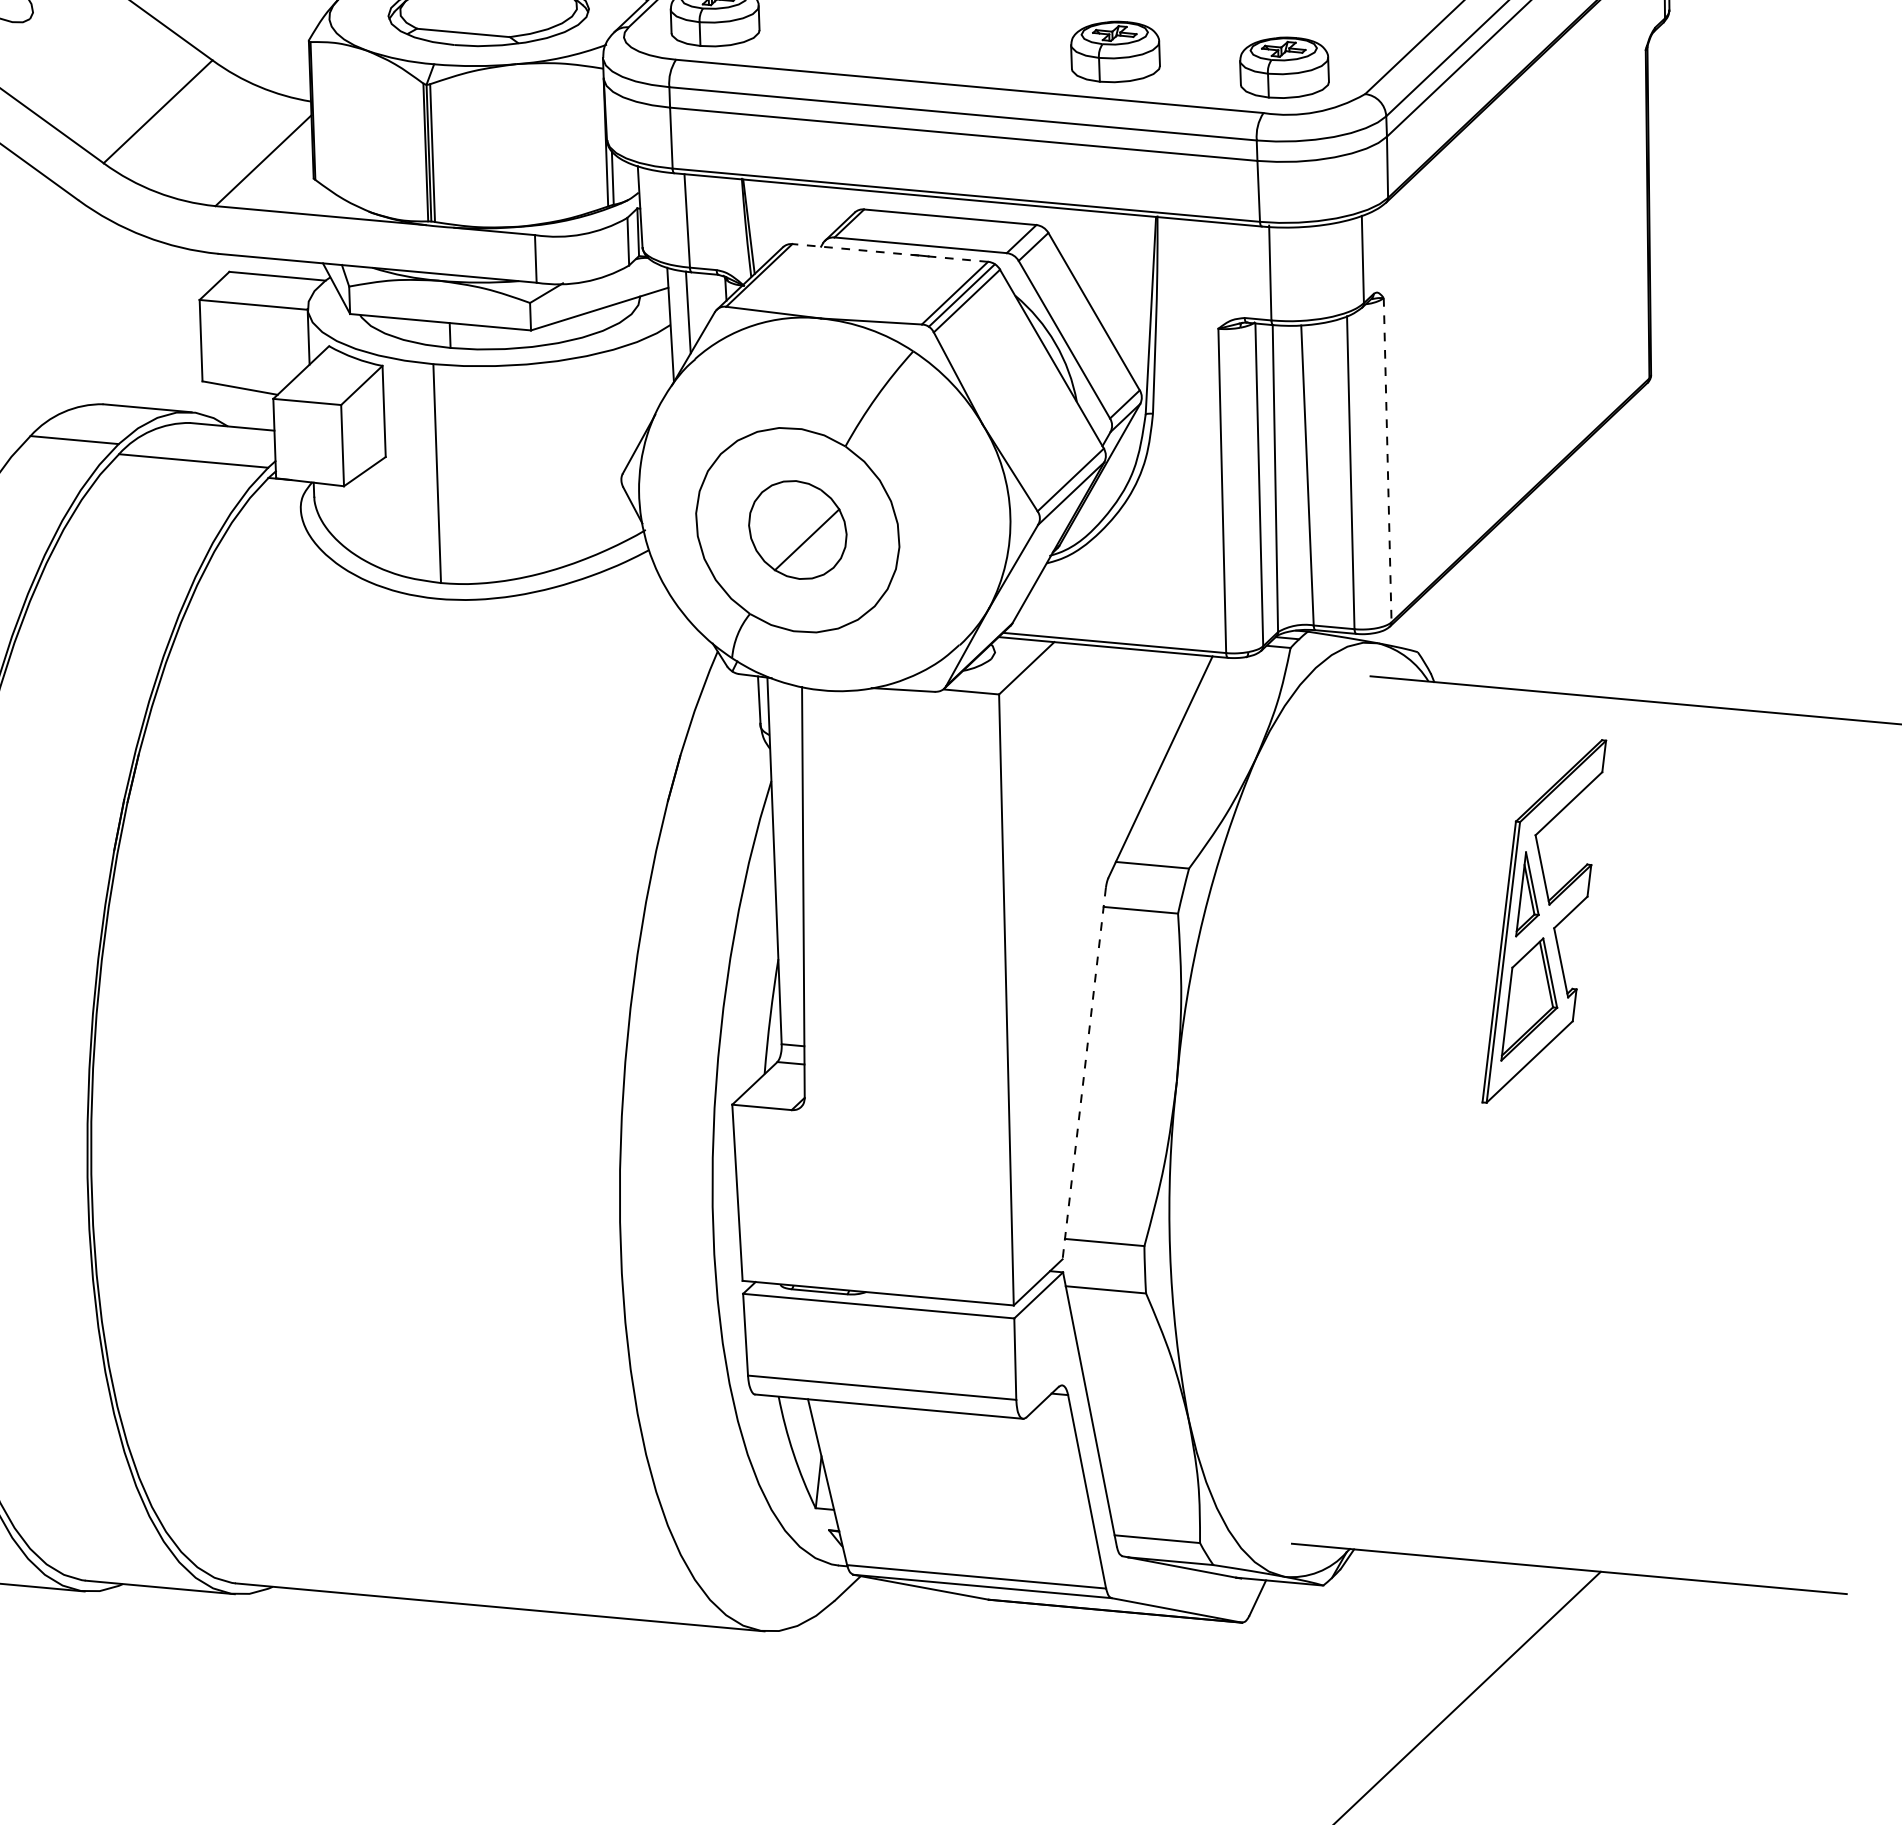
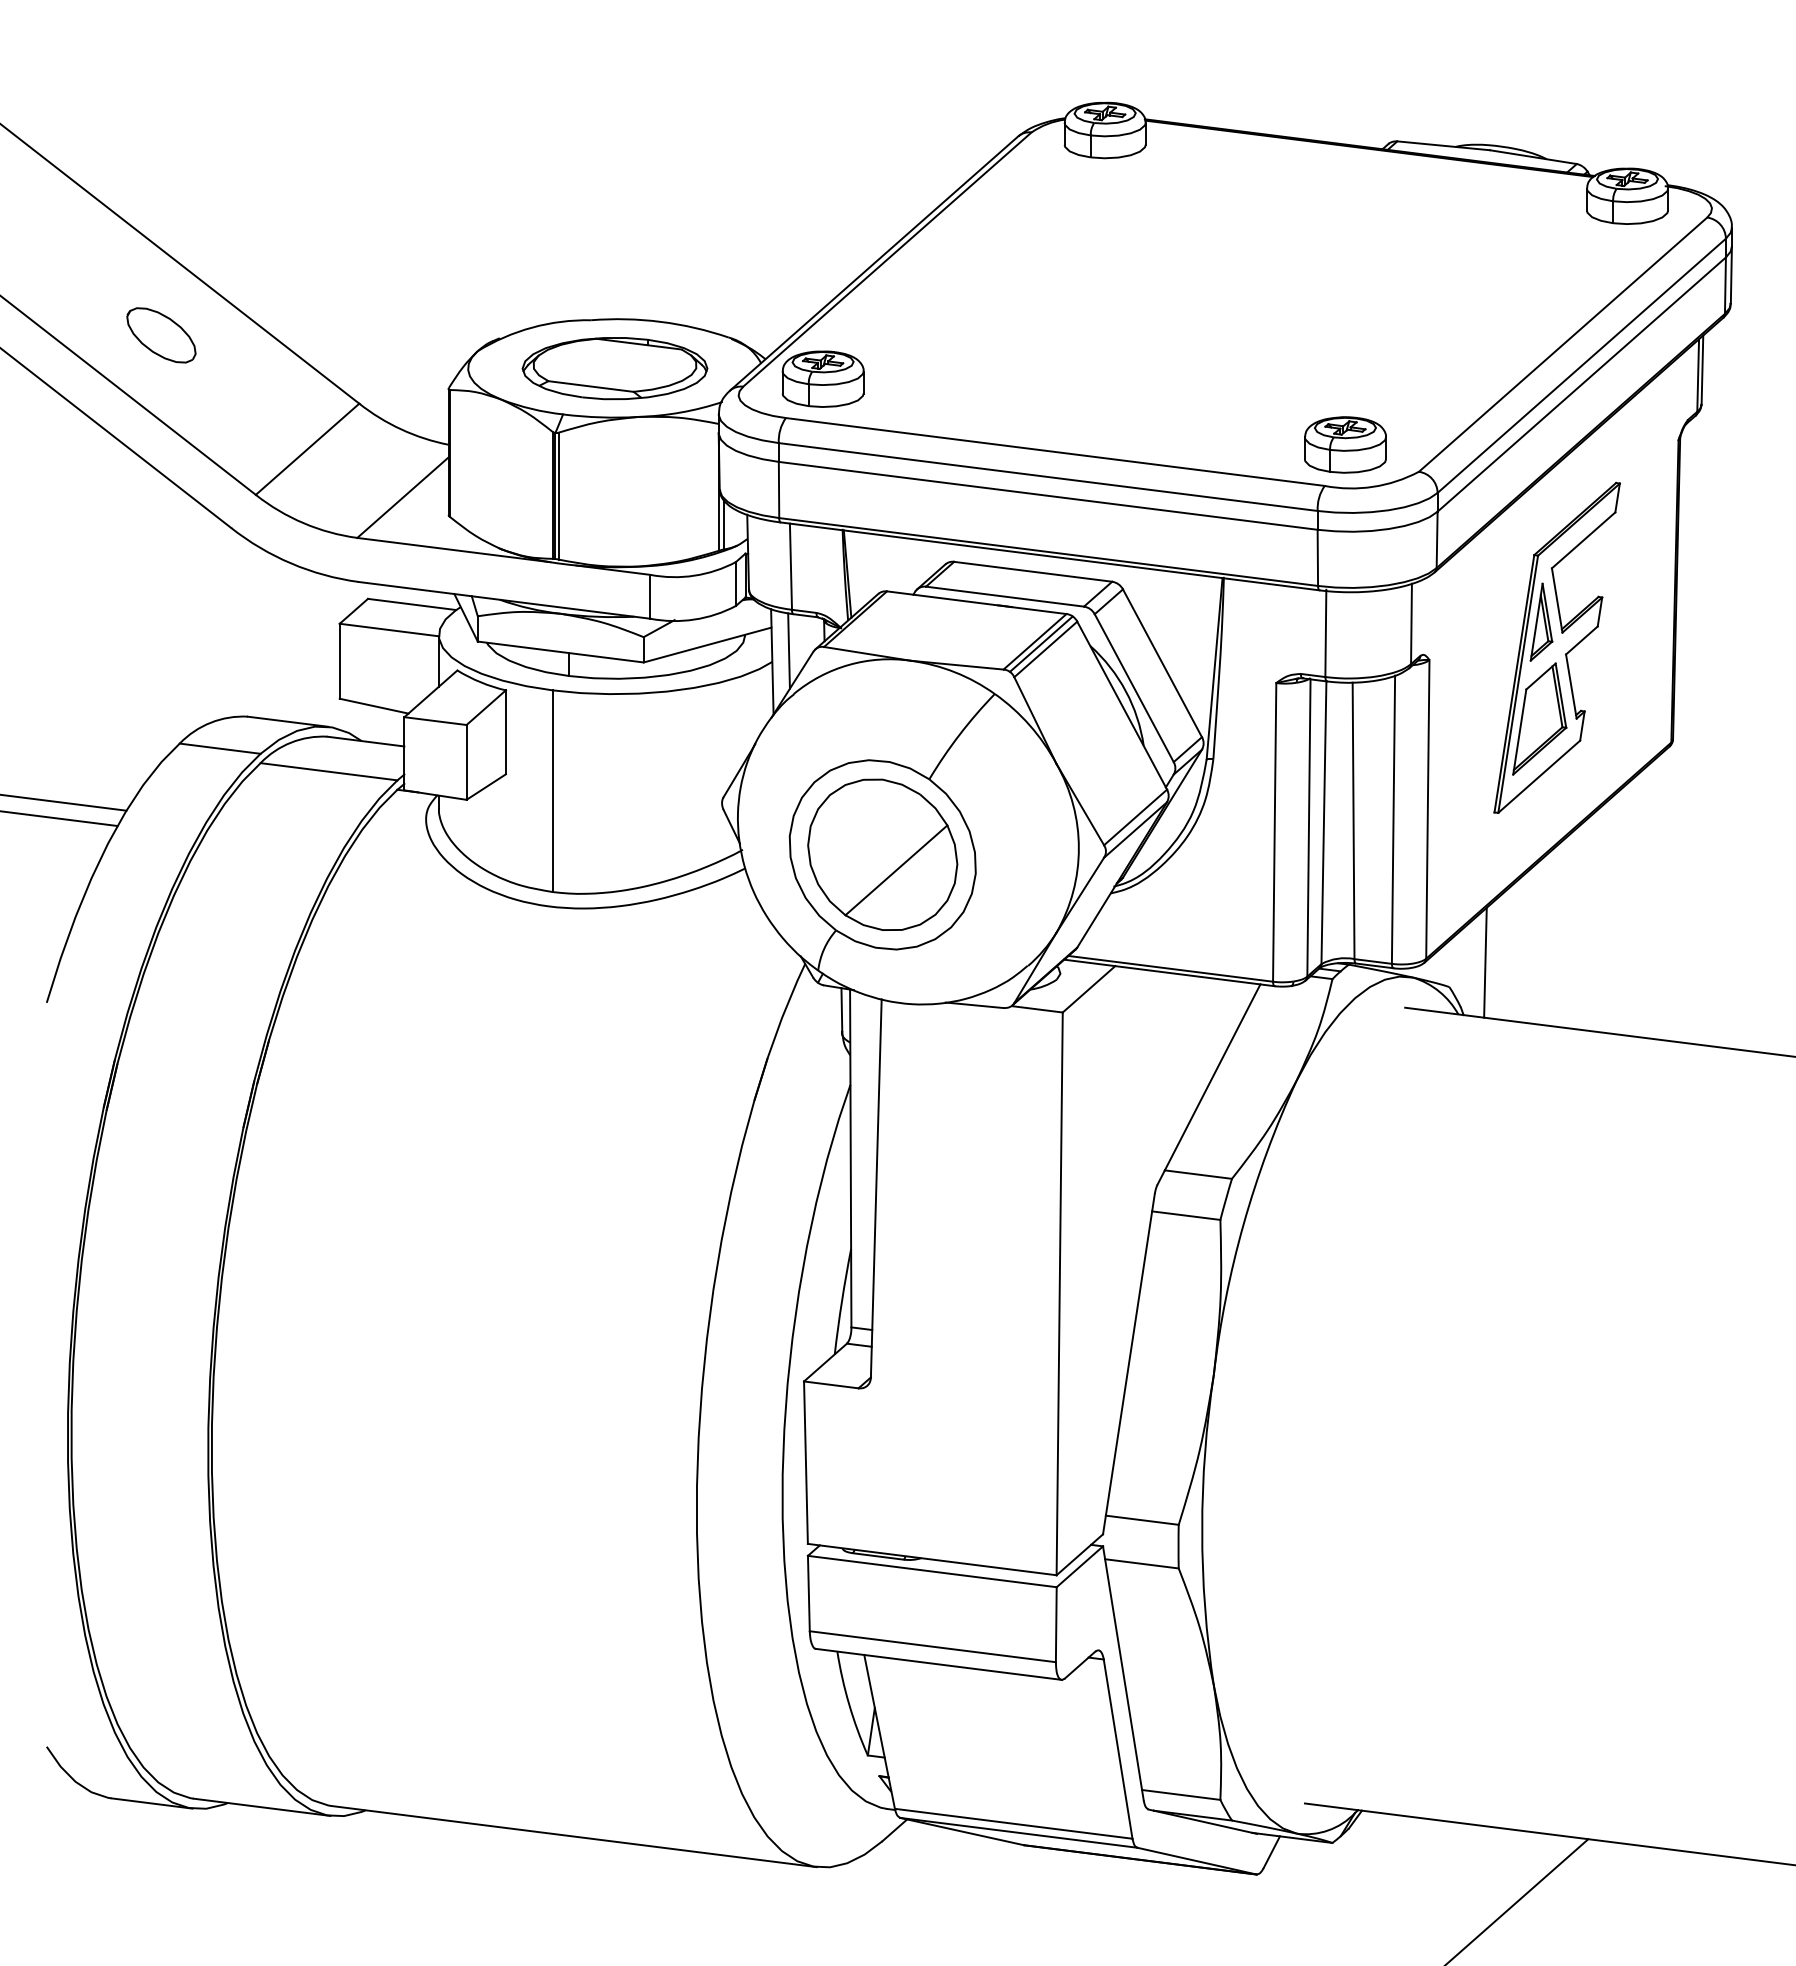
part: (1115, 51) -> (1190, 424), removed
line: (889, 252) -> (976, 602), dashed -> solid
line: (1387, 460) -> (1427, 809), dashed -> solid
part: (797, 529) -> (882, 854), size x1.67
line: (1456, 624) -> (1485, 962), added
part: (1543, 921) -> (1556, 647), moved
line: (1083, 1074) -> (1128, 1364), dashed -> solid

